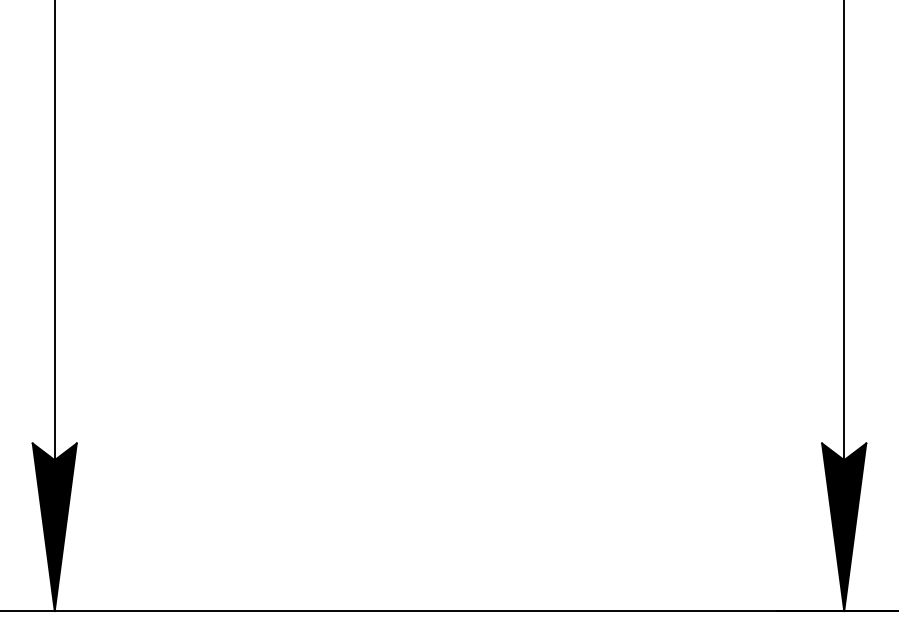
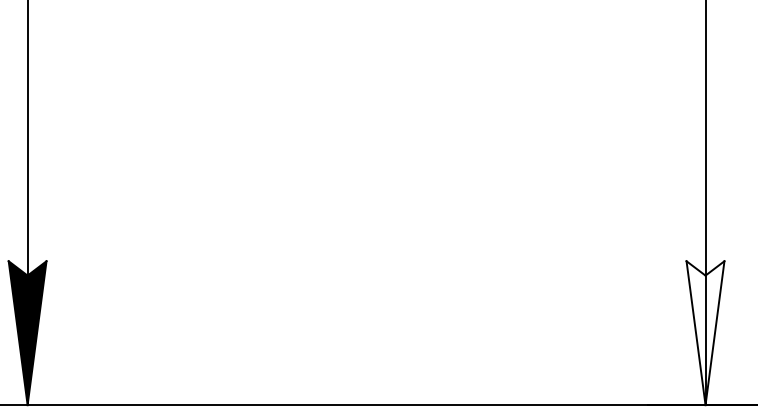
fill: (844, 527) -> (705, 333), removed

